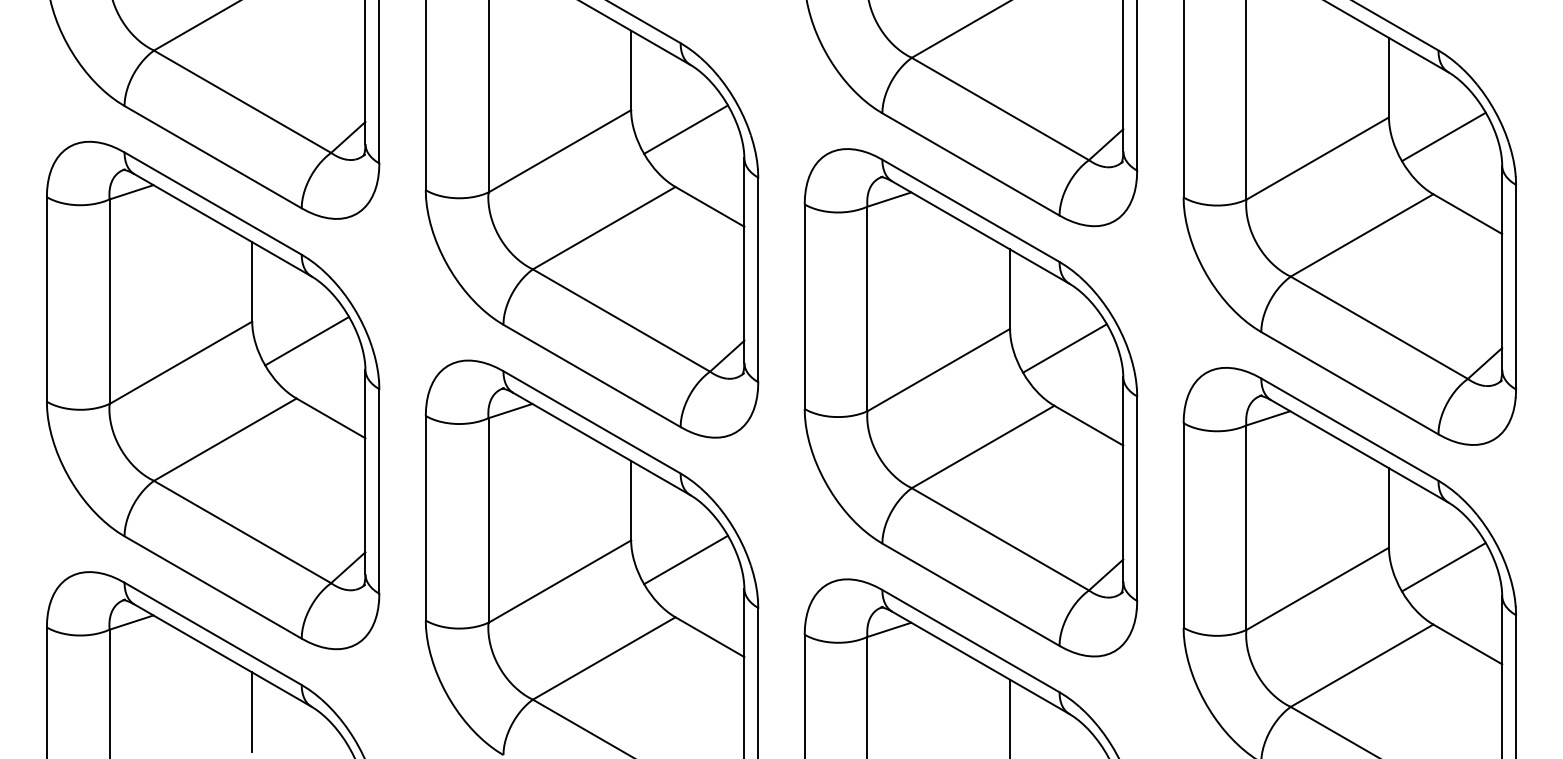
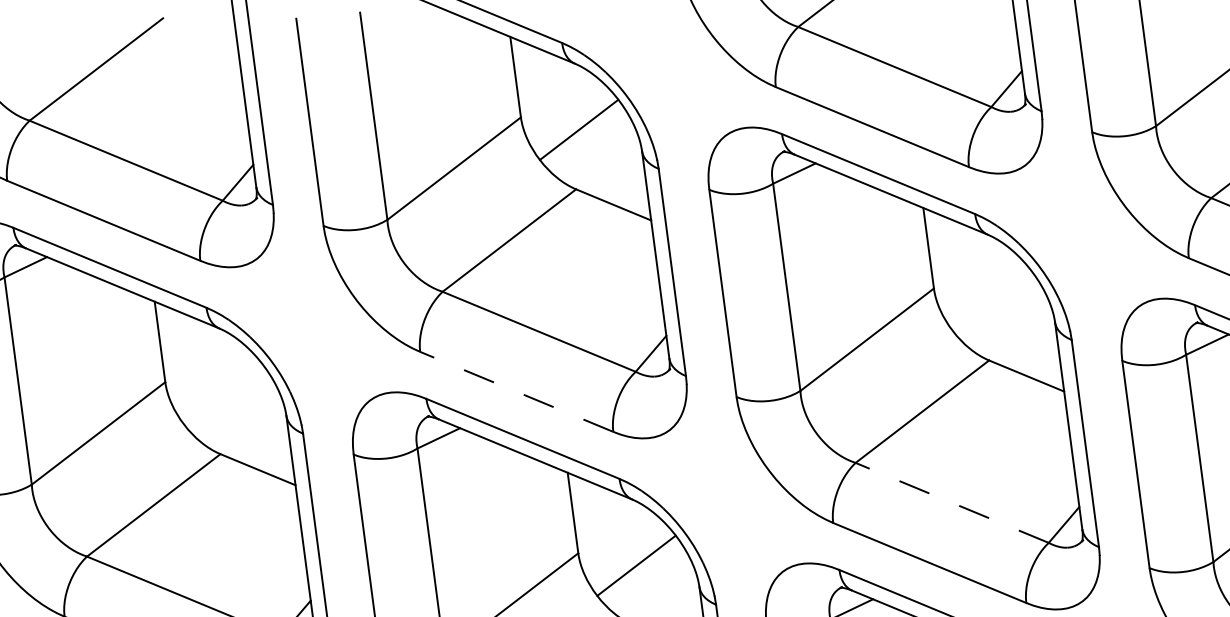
line: (306, 341) -> (222, 395), removed
line: (1064, 348) -> (991, 301), removed
line: (591, 375) -> (516, 391), solid -> dashed
line: (999, 539) -> (951, 503), solid -> dashed

